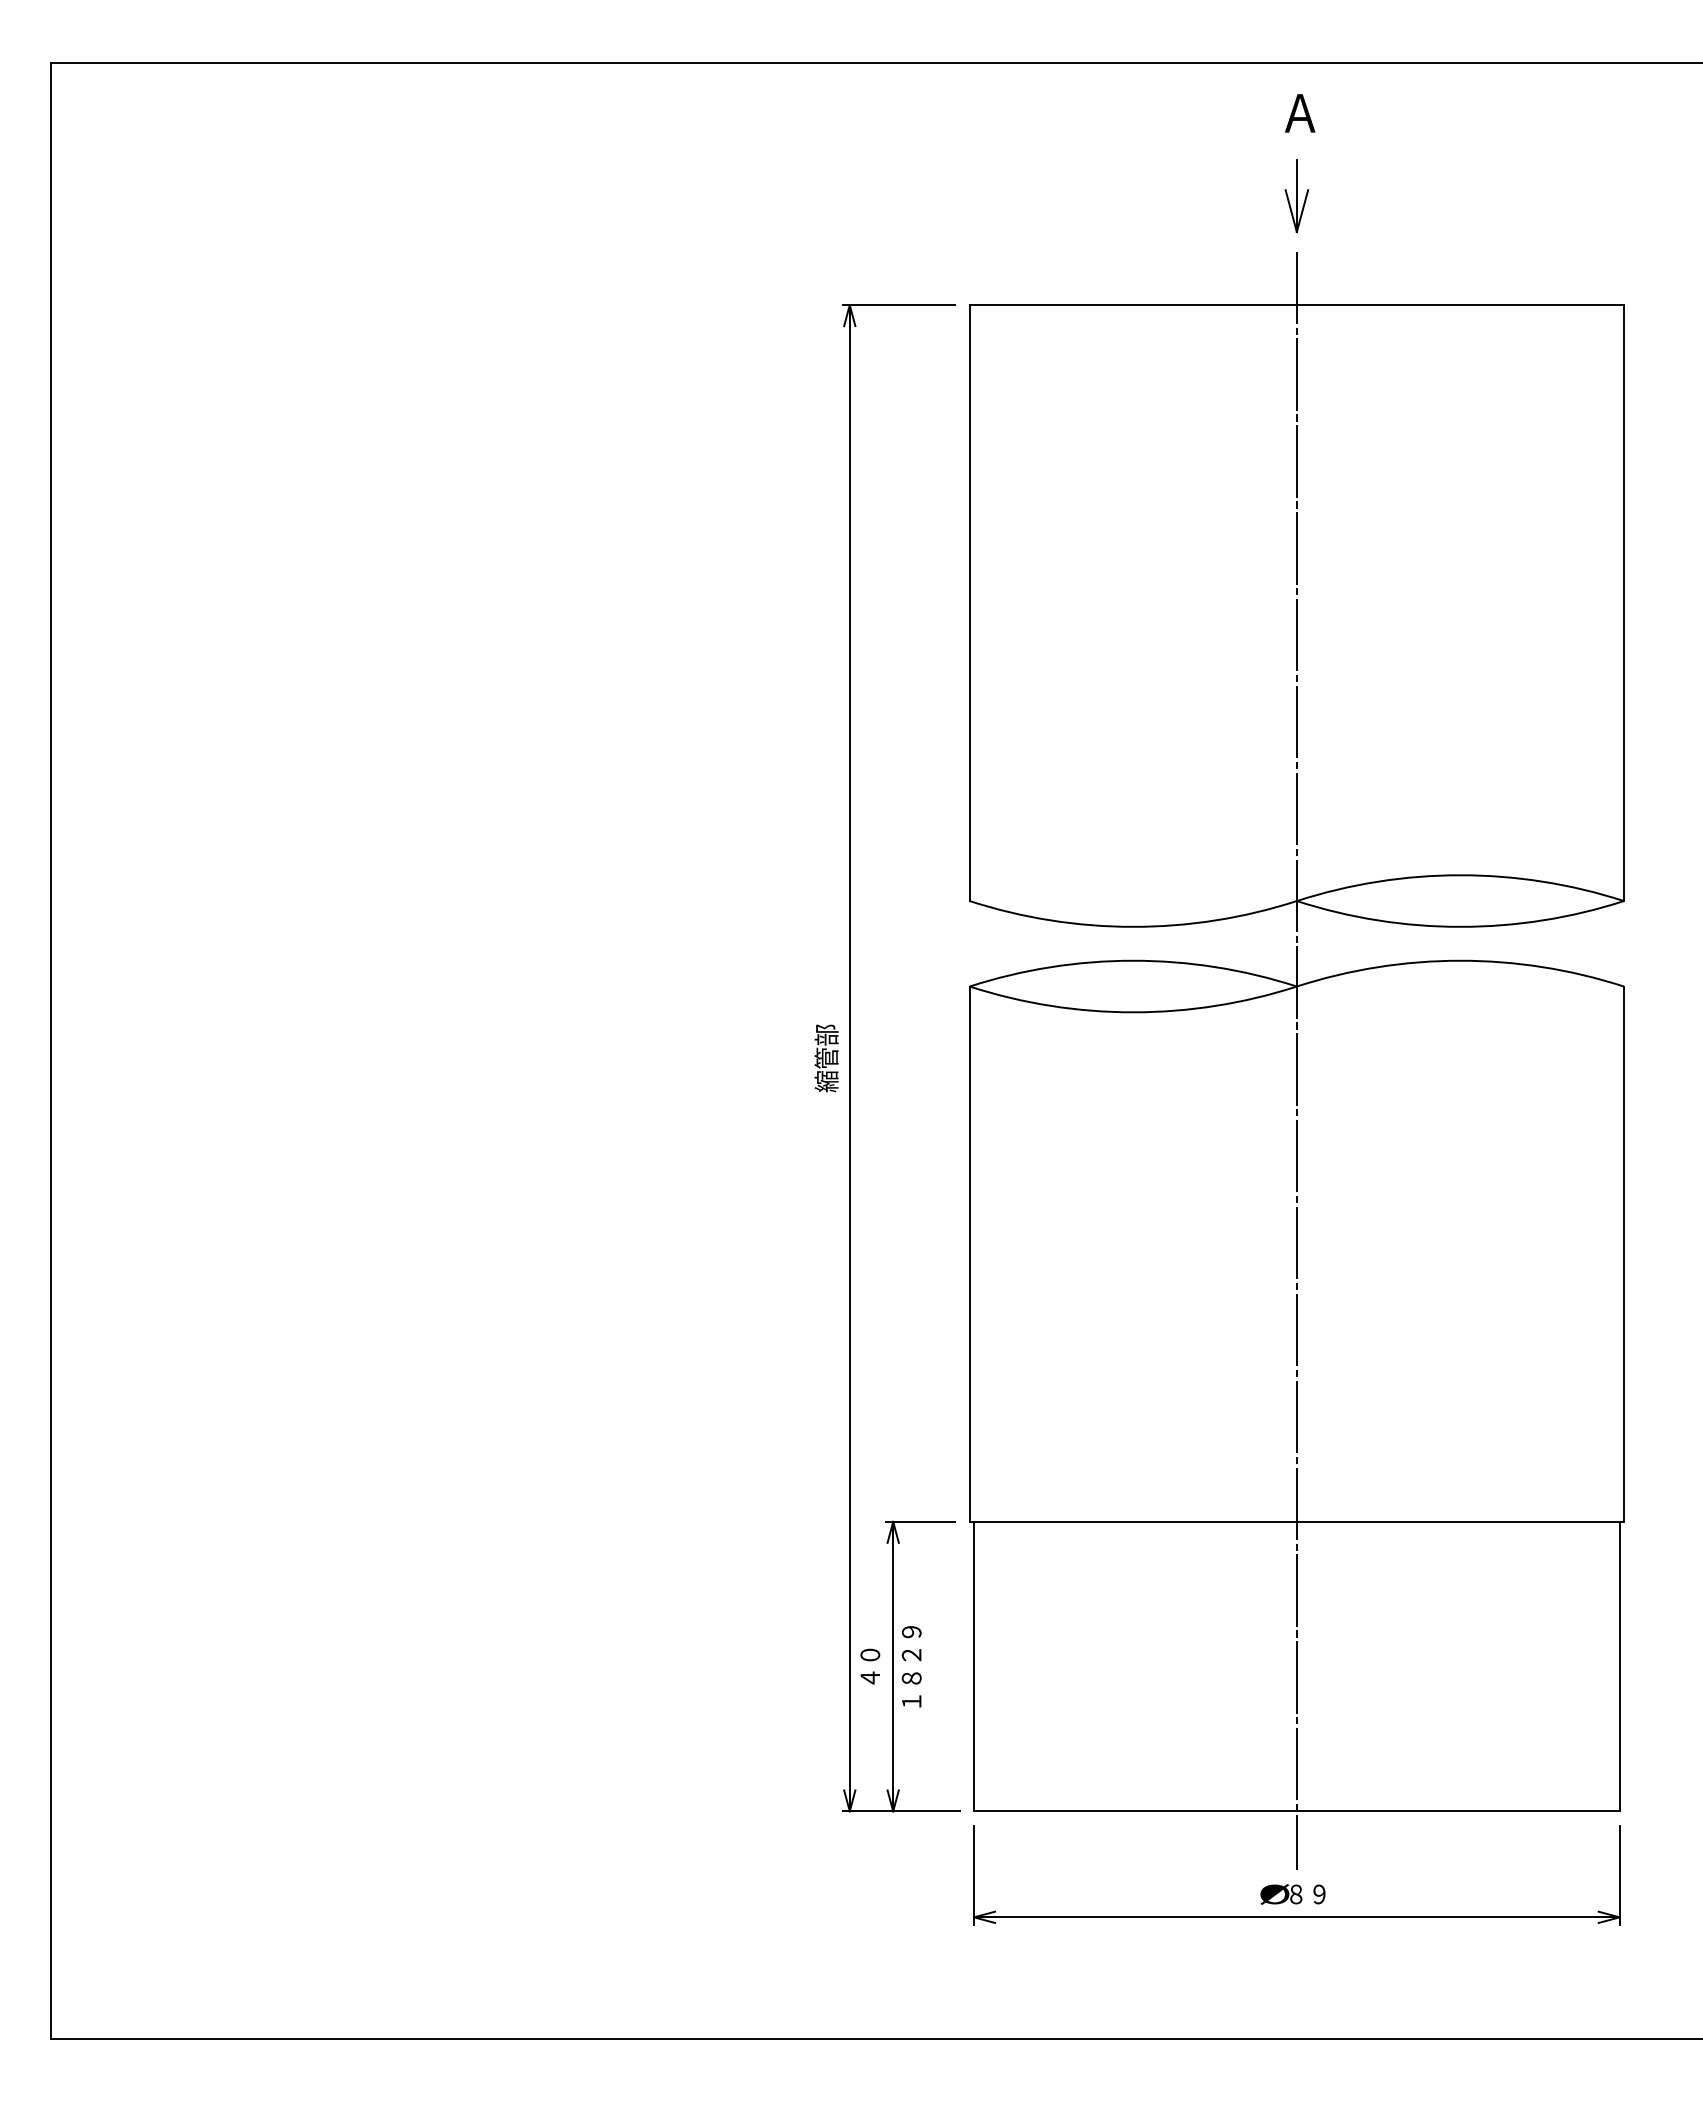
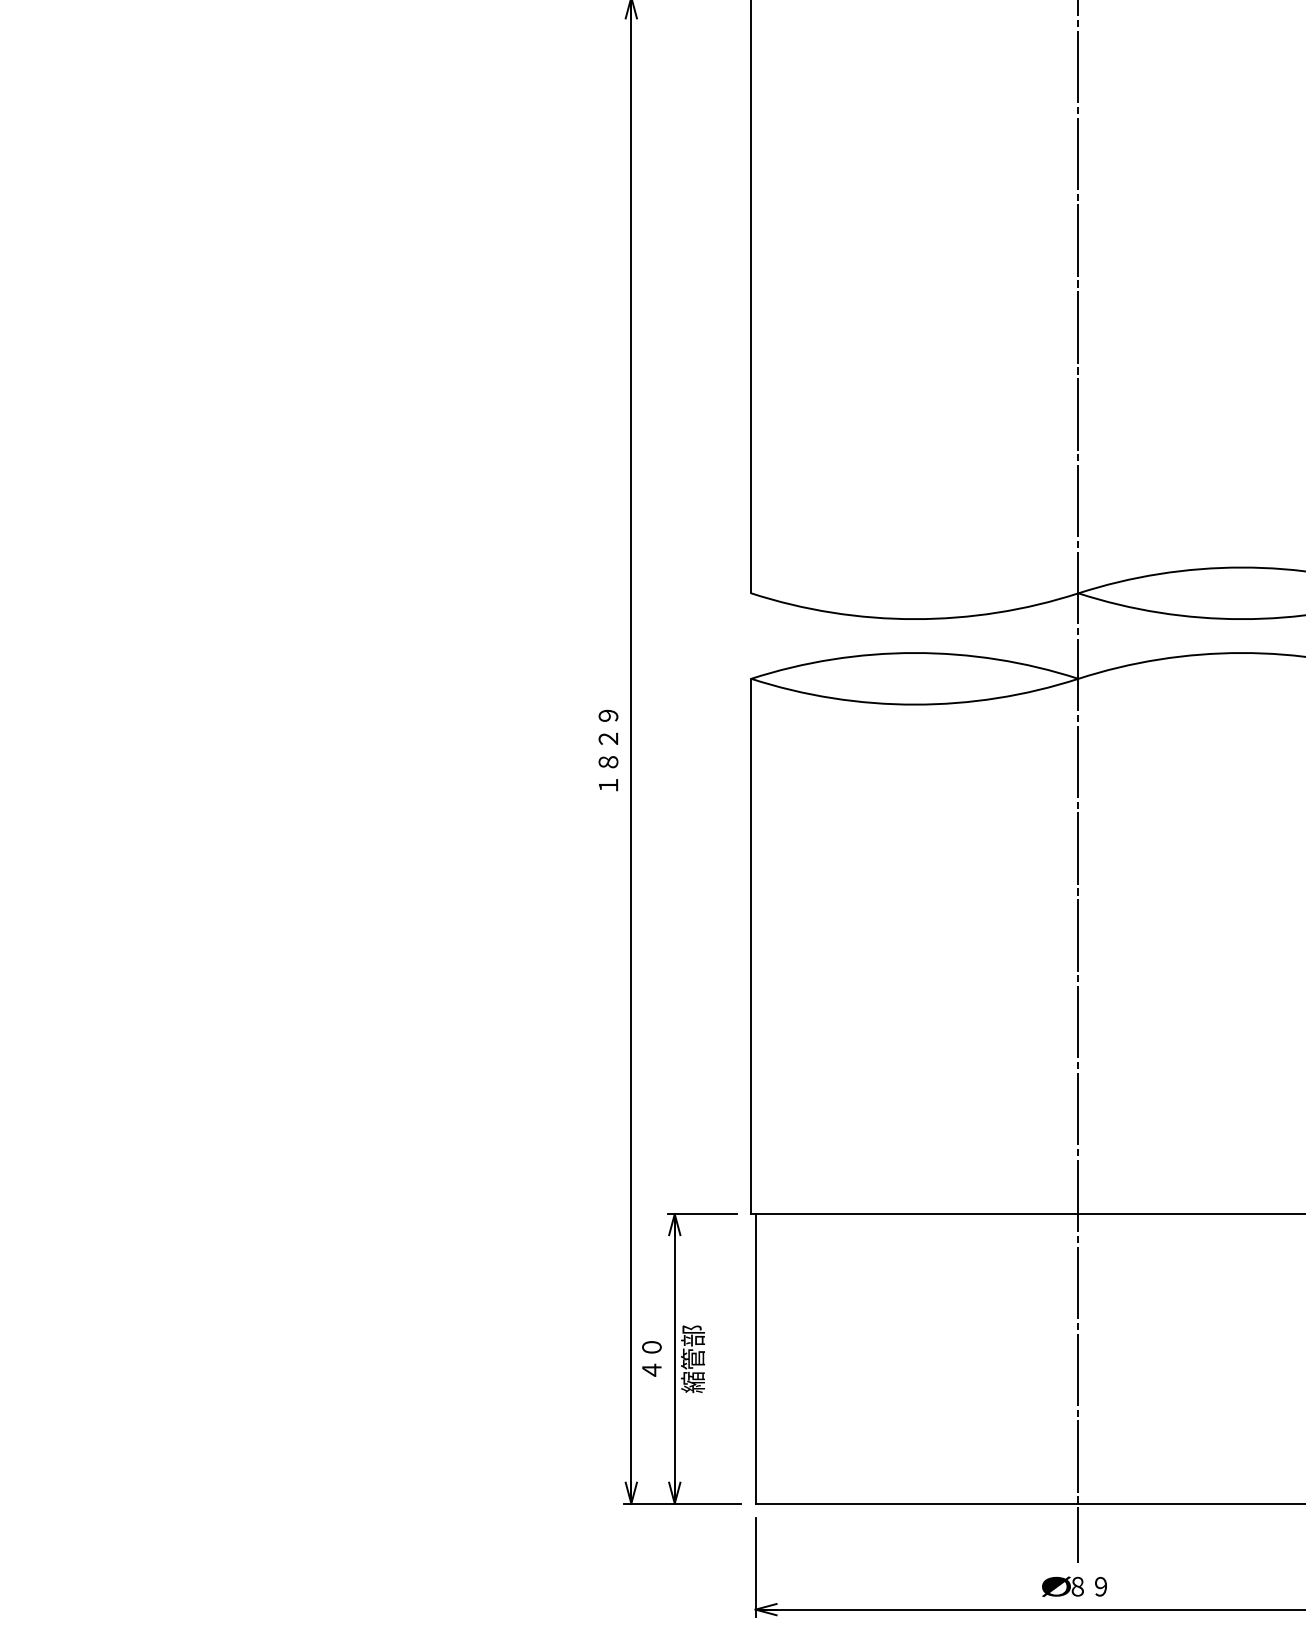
text: (826, 1057) -> (608, 749), 縮管部 -> １８２９
text: (911, 1666) -> (693, 1358), １８２９ -> 縮管部

